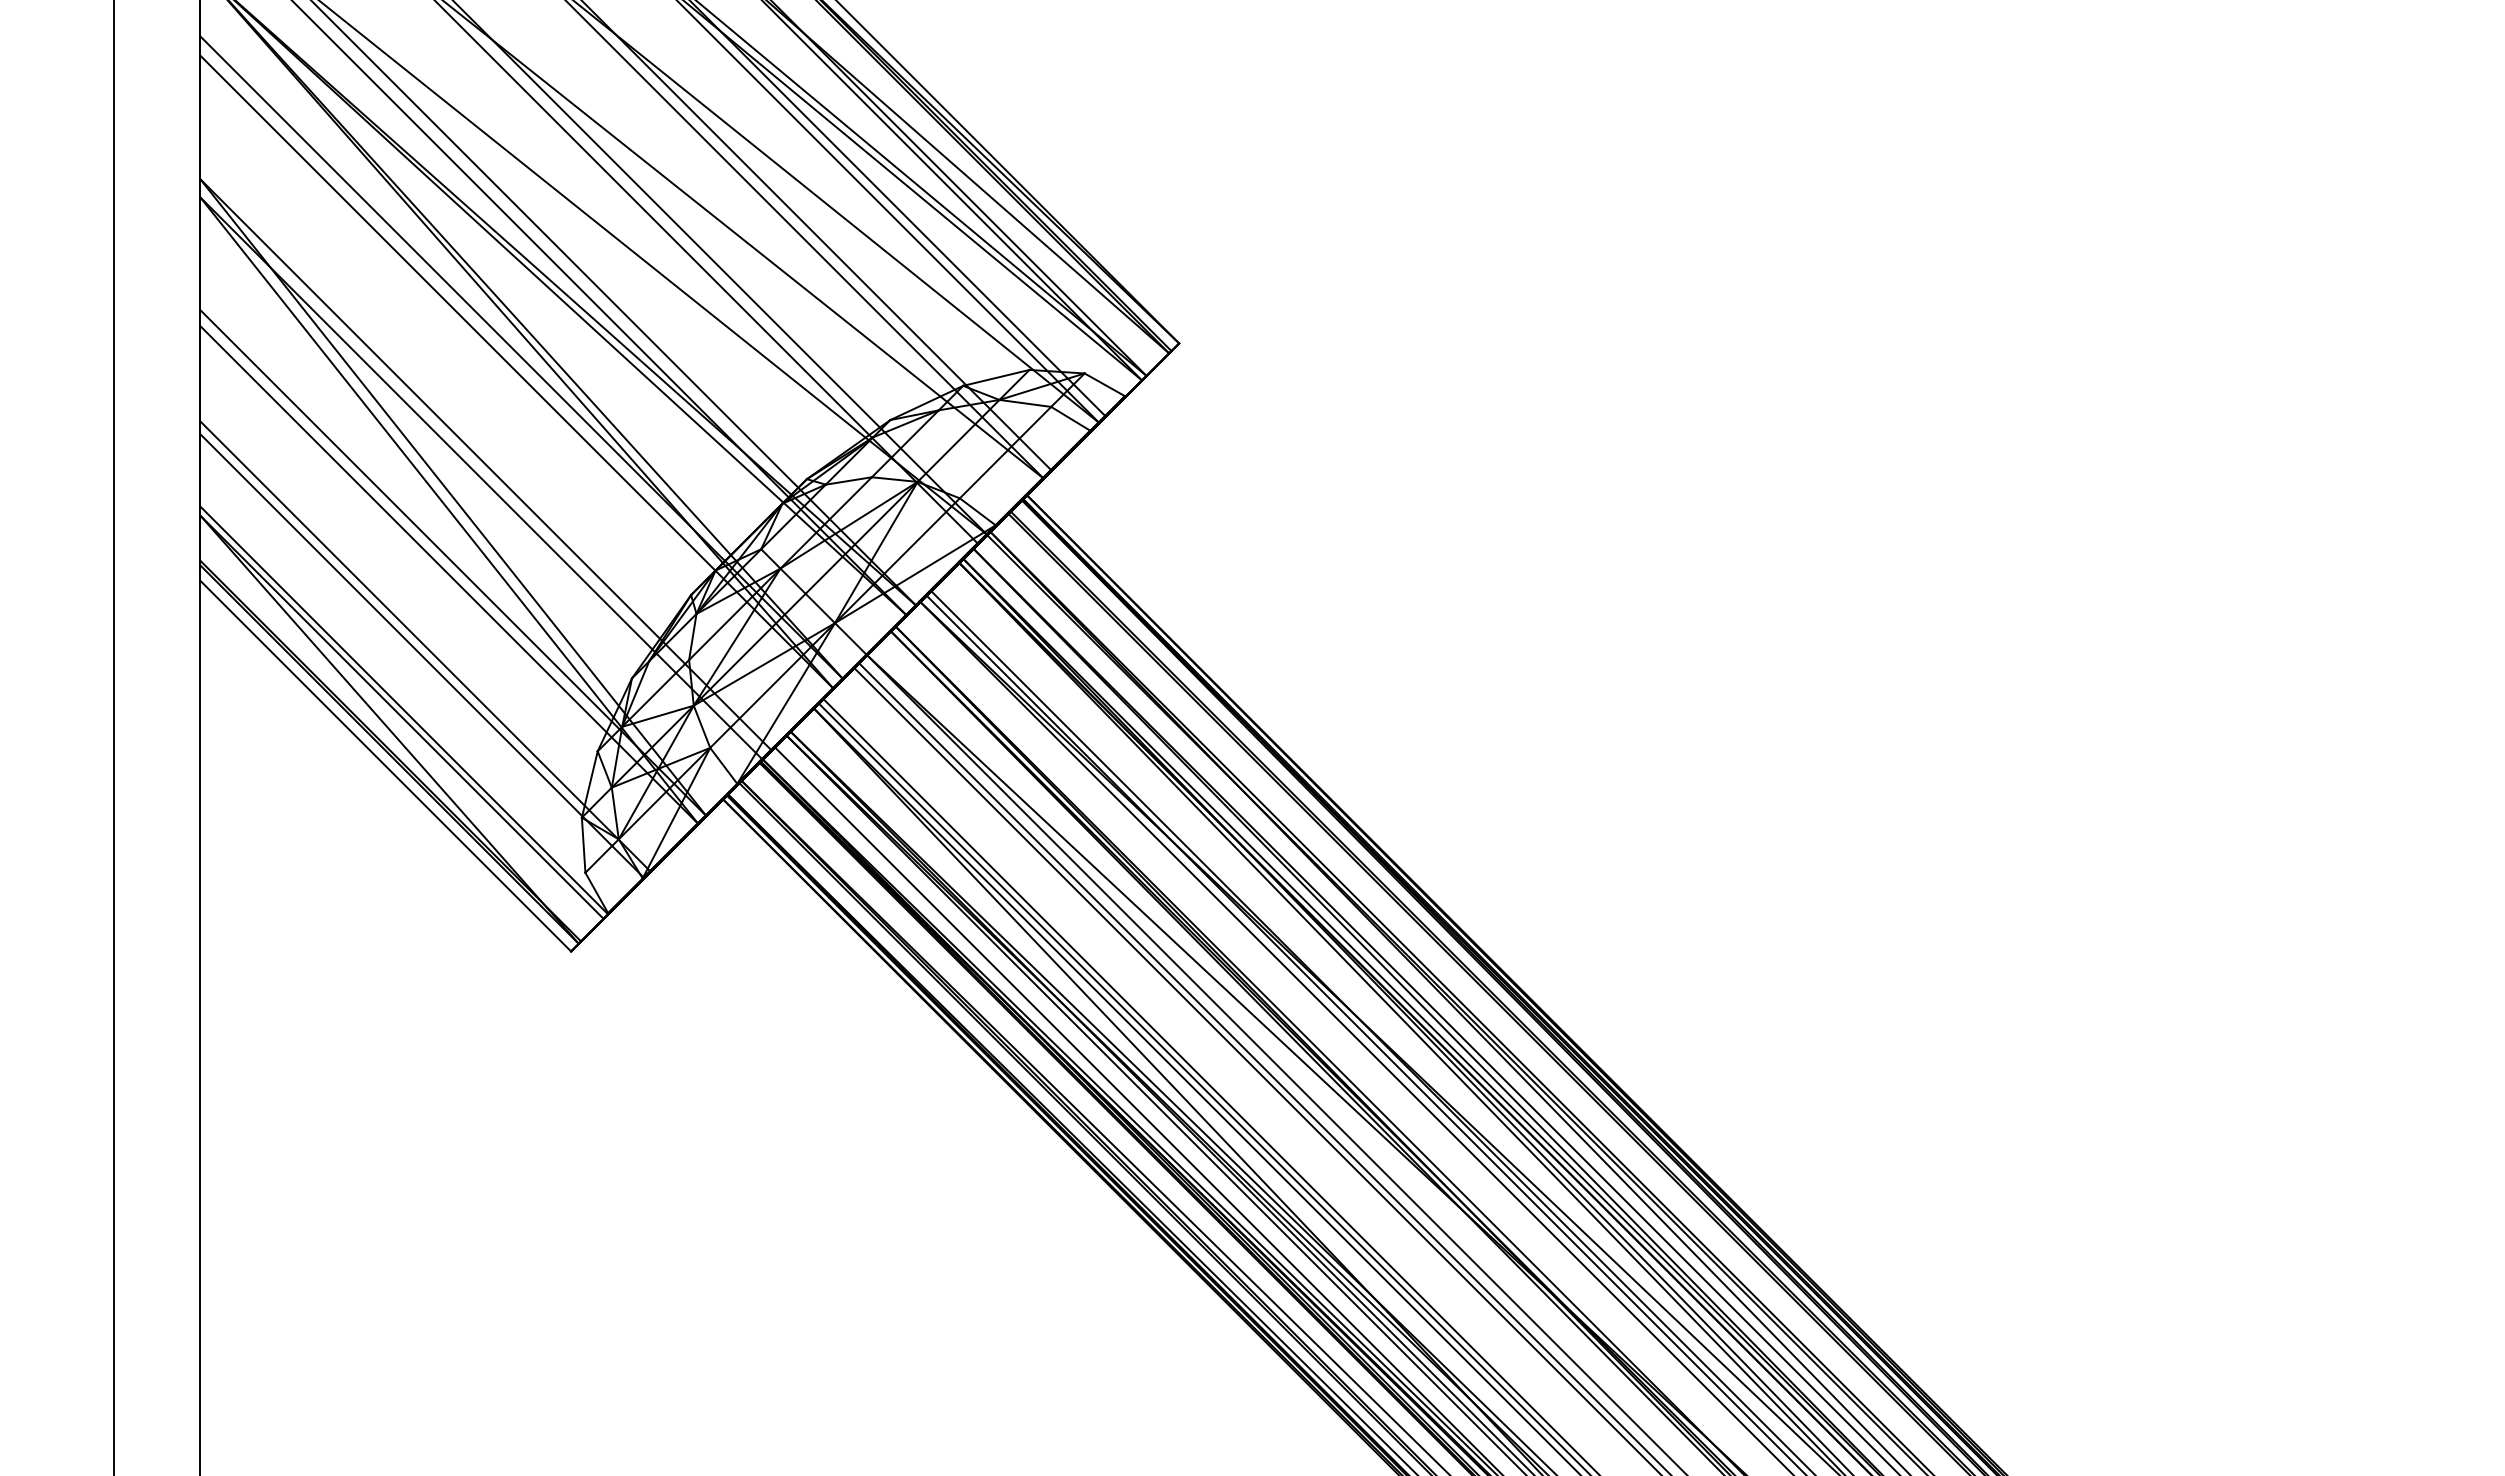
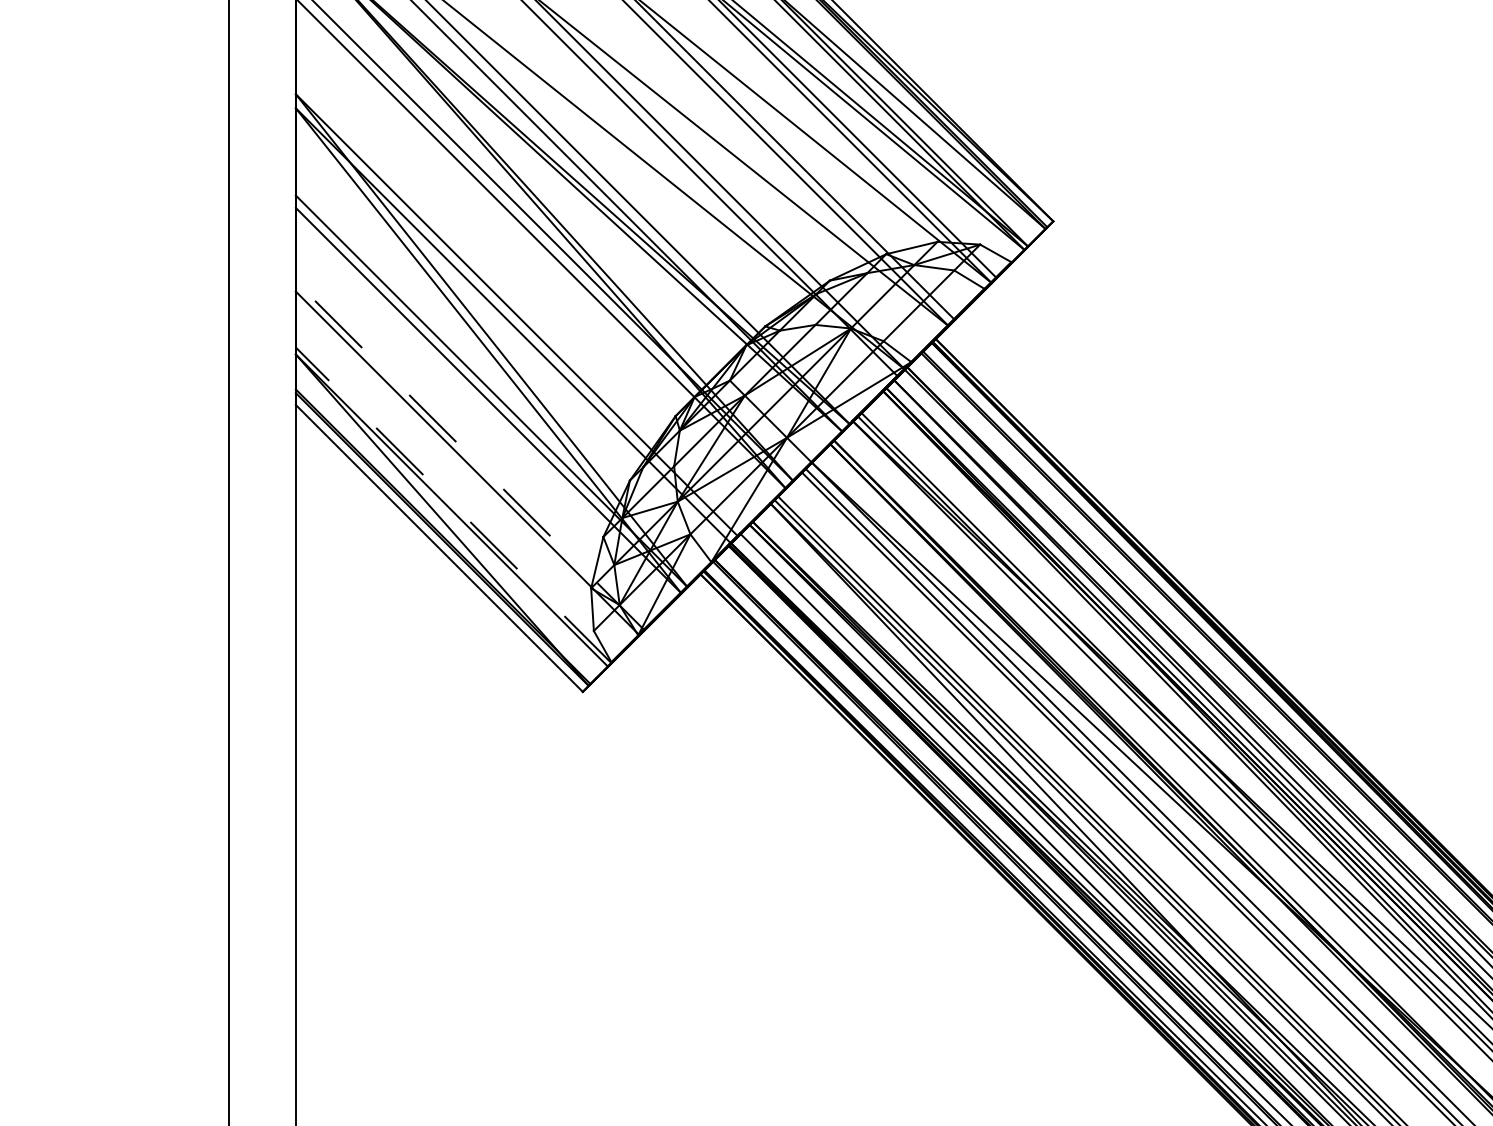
line: (425, 646) -> (470, 455), solid -> dashed
line: (403, 710) -> (453, 505), solid -> dashed

